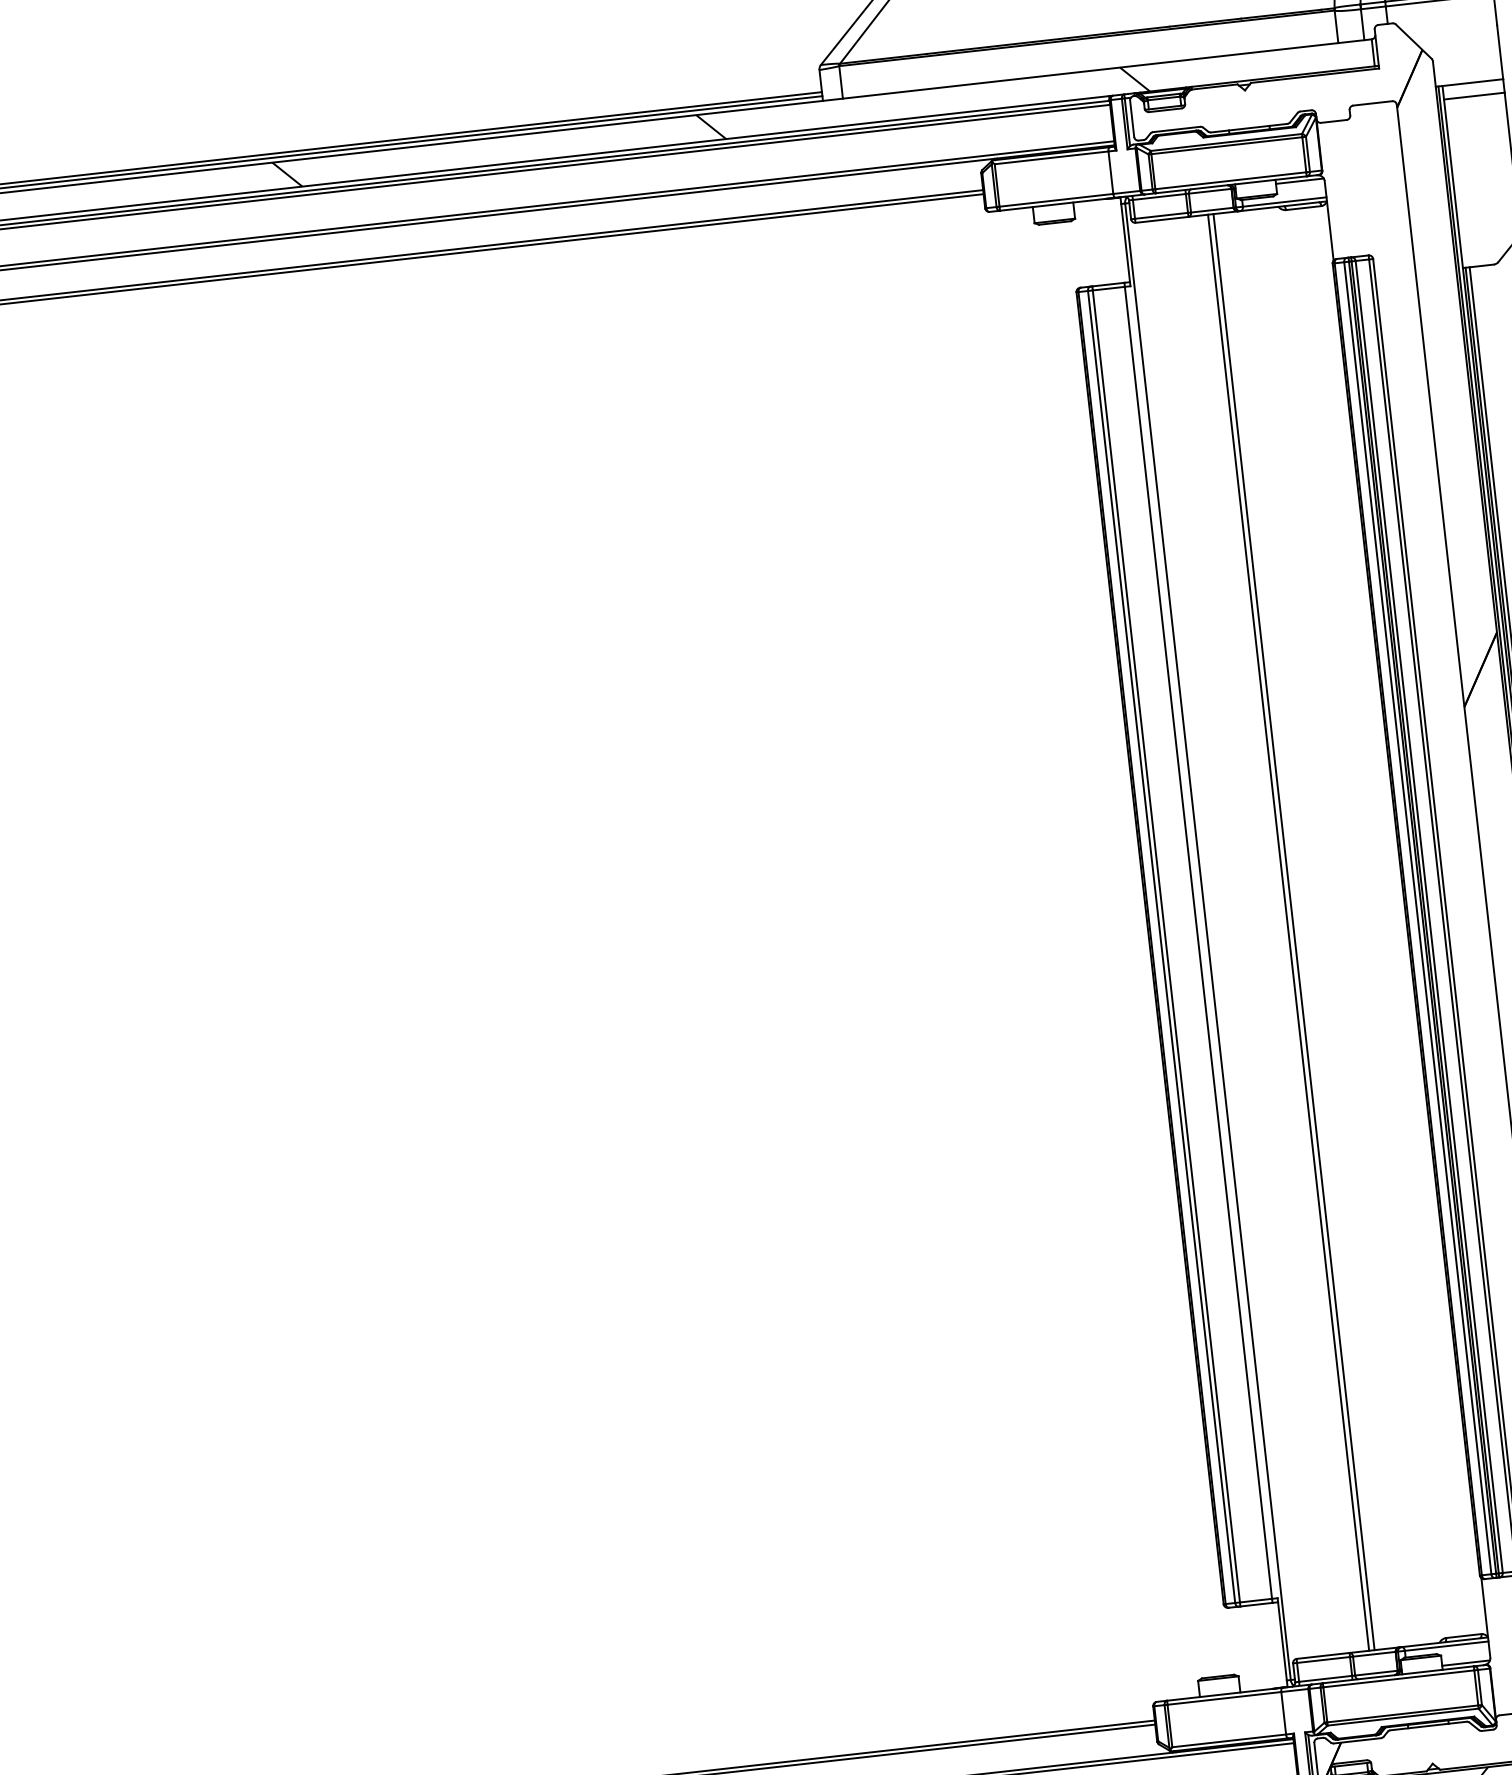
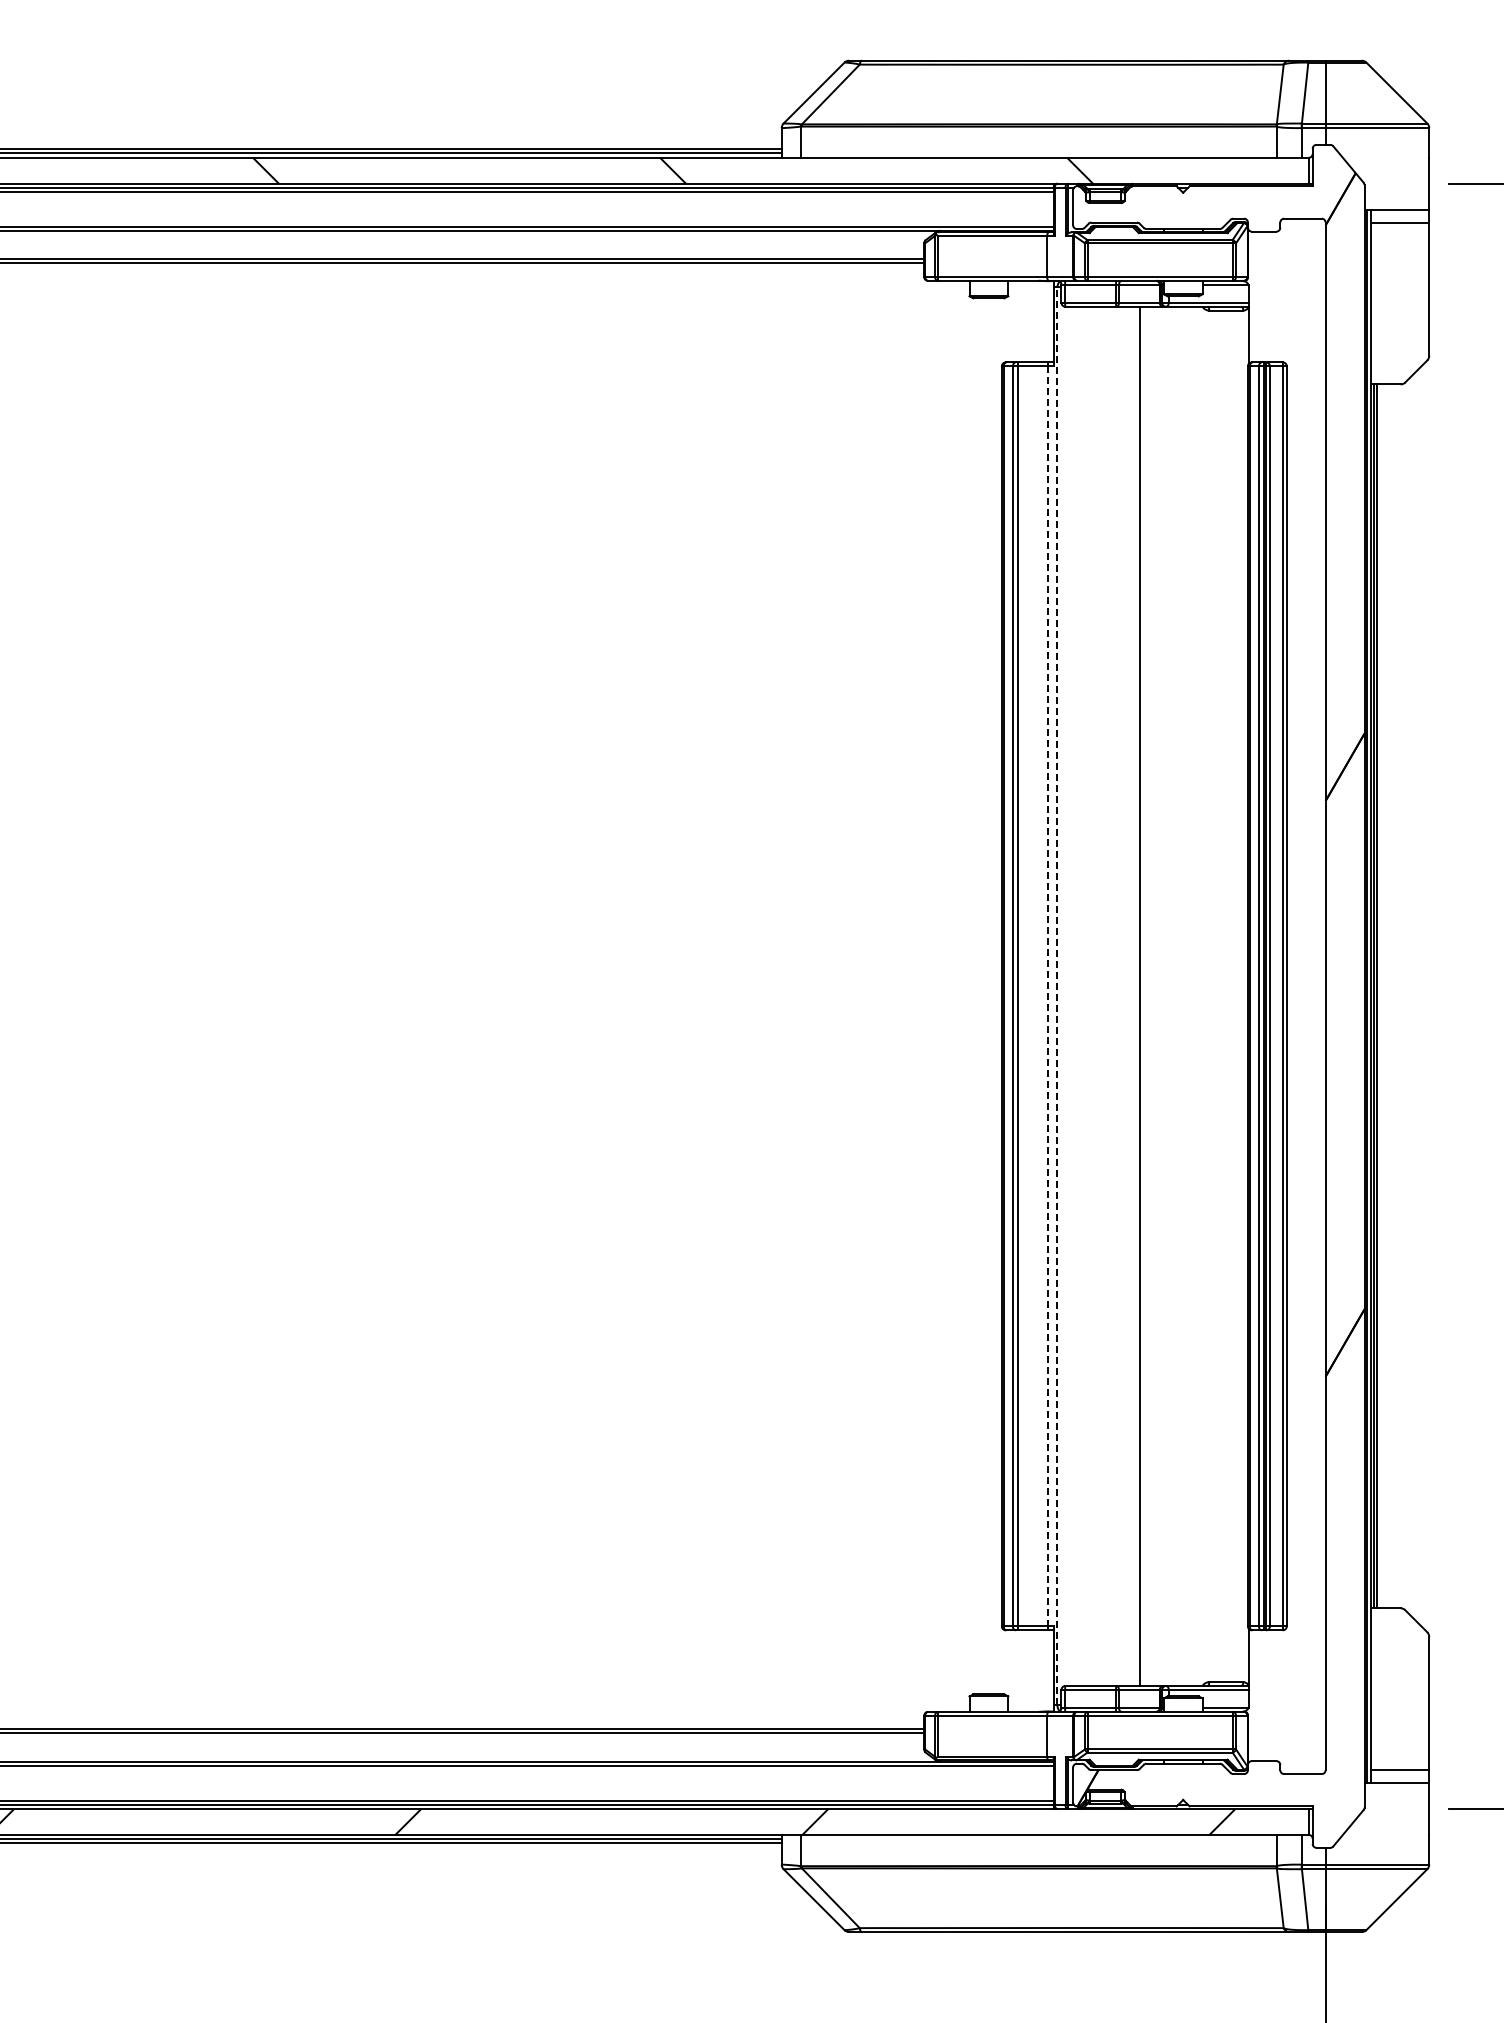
line: (1288, 932) -> (1134, 996), removed
line: (1207, 940) -> (1057, 995), solid -> dashed
line: (1198, 942) -> (1048, 996), solid -> dashed

